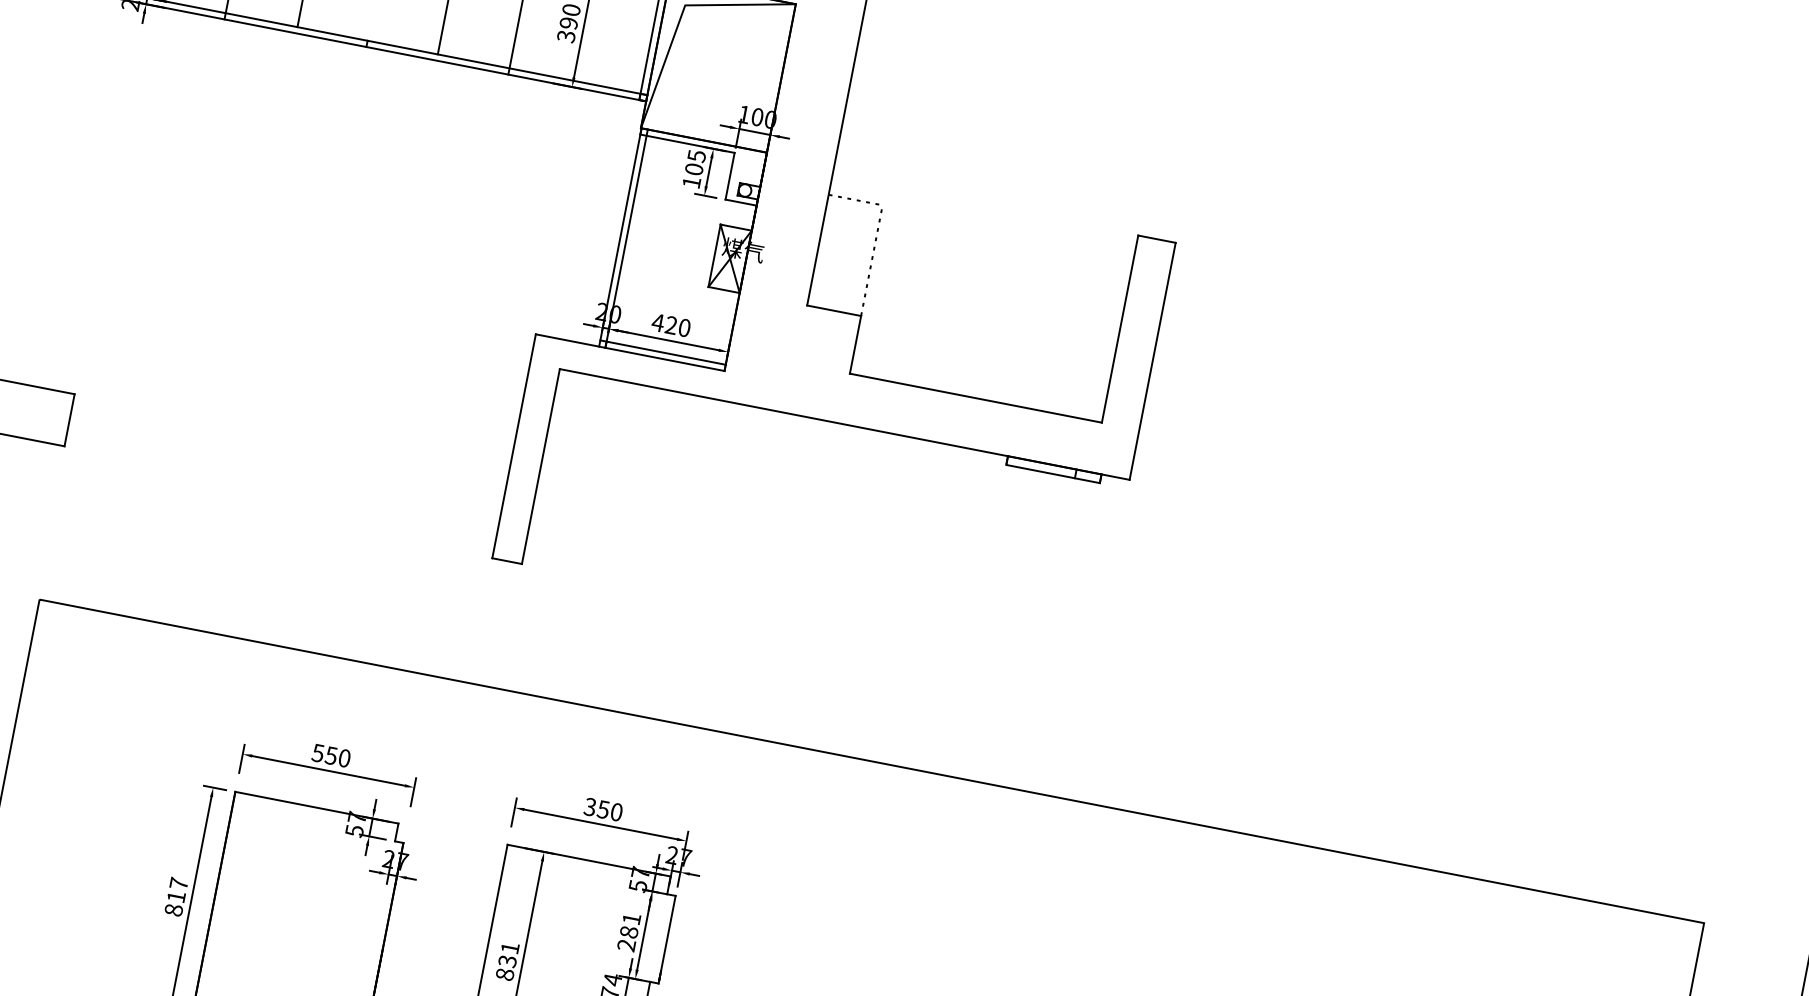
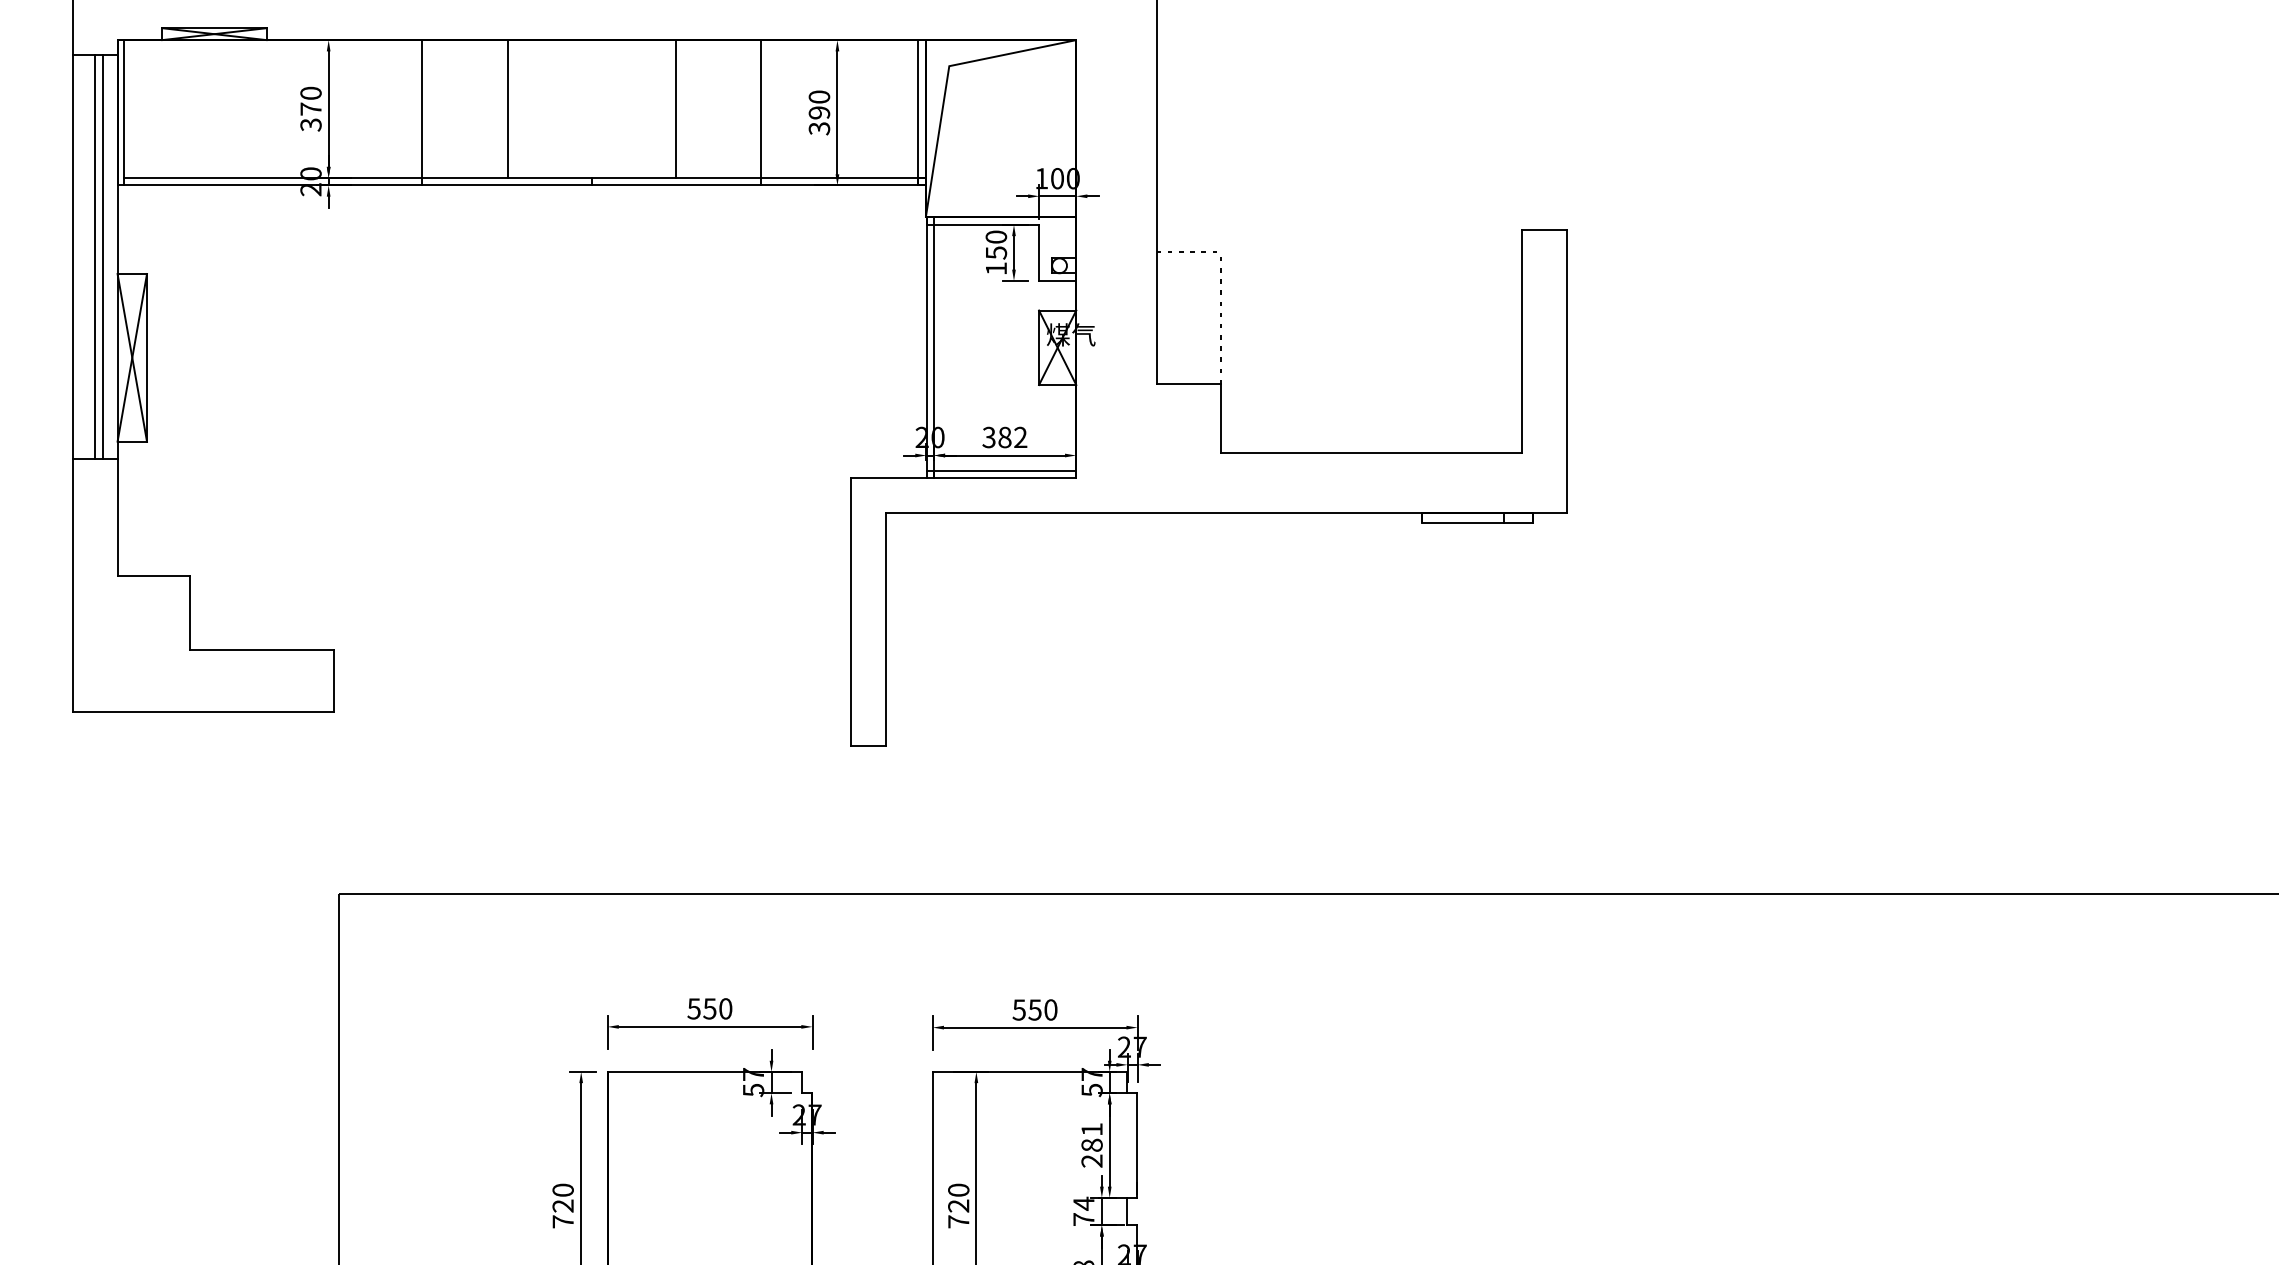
text: (694, 162) -> (995, 244), 105 -> 150
text: (671, 325) -> (1004, 437), 420 -> 382
text: (590, 806) -> (1019, 1009), 350 -> 550
text: (175, 896) -> (562, 1205), 817 -> 720
text: (507, 960) -> (958, 1205), 831 -> 720

